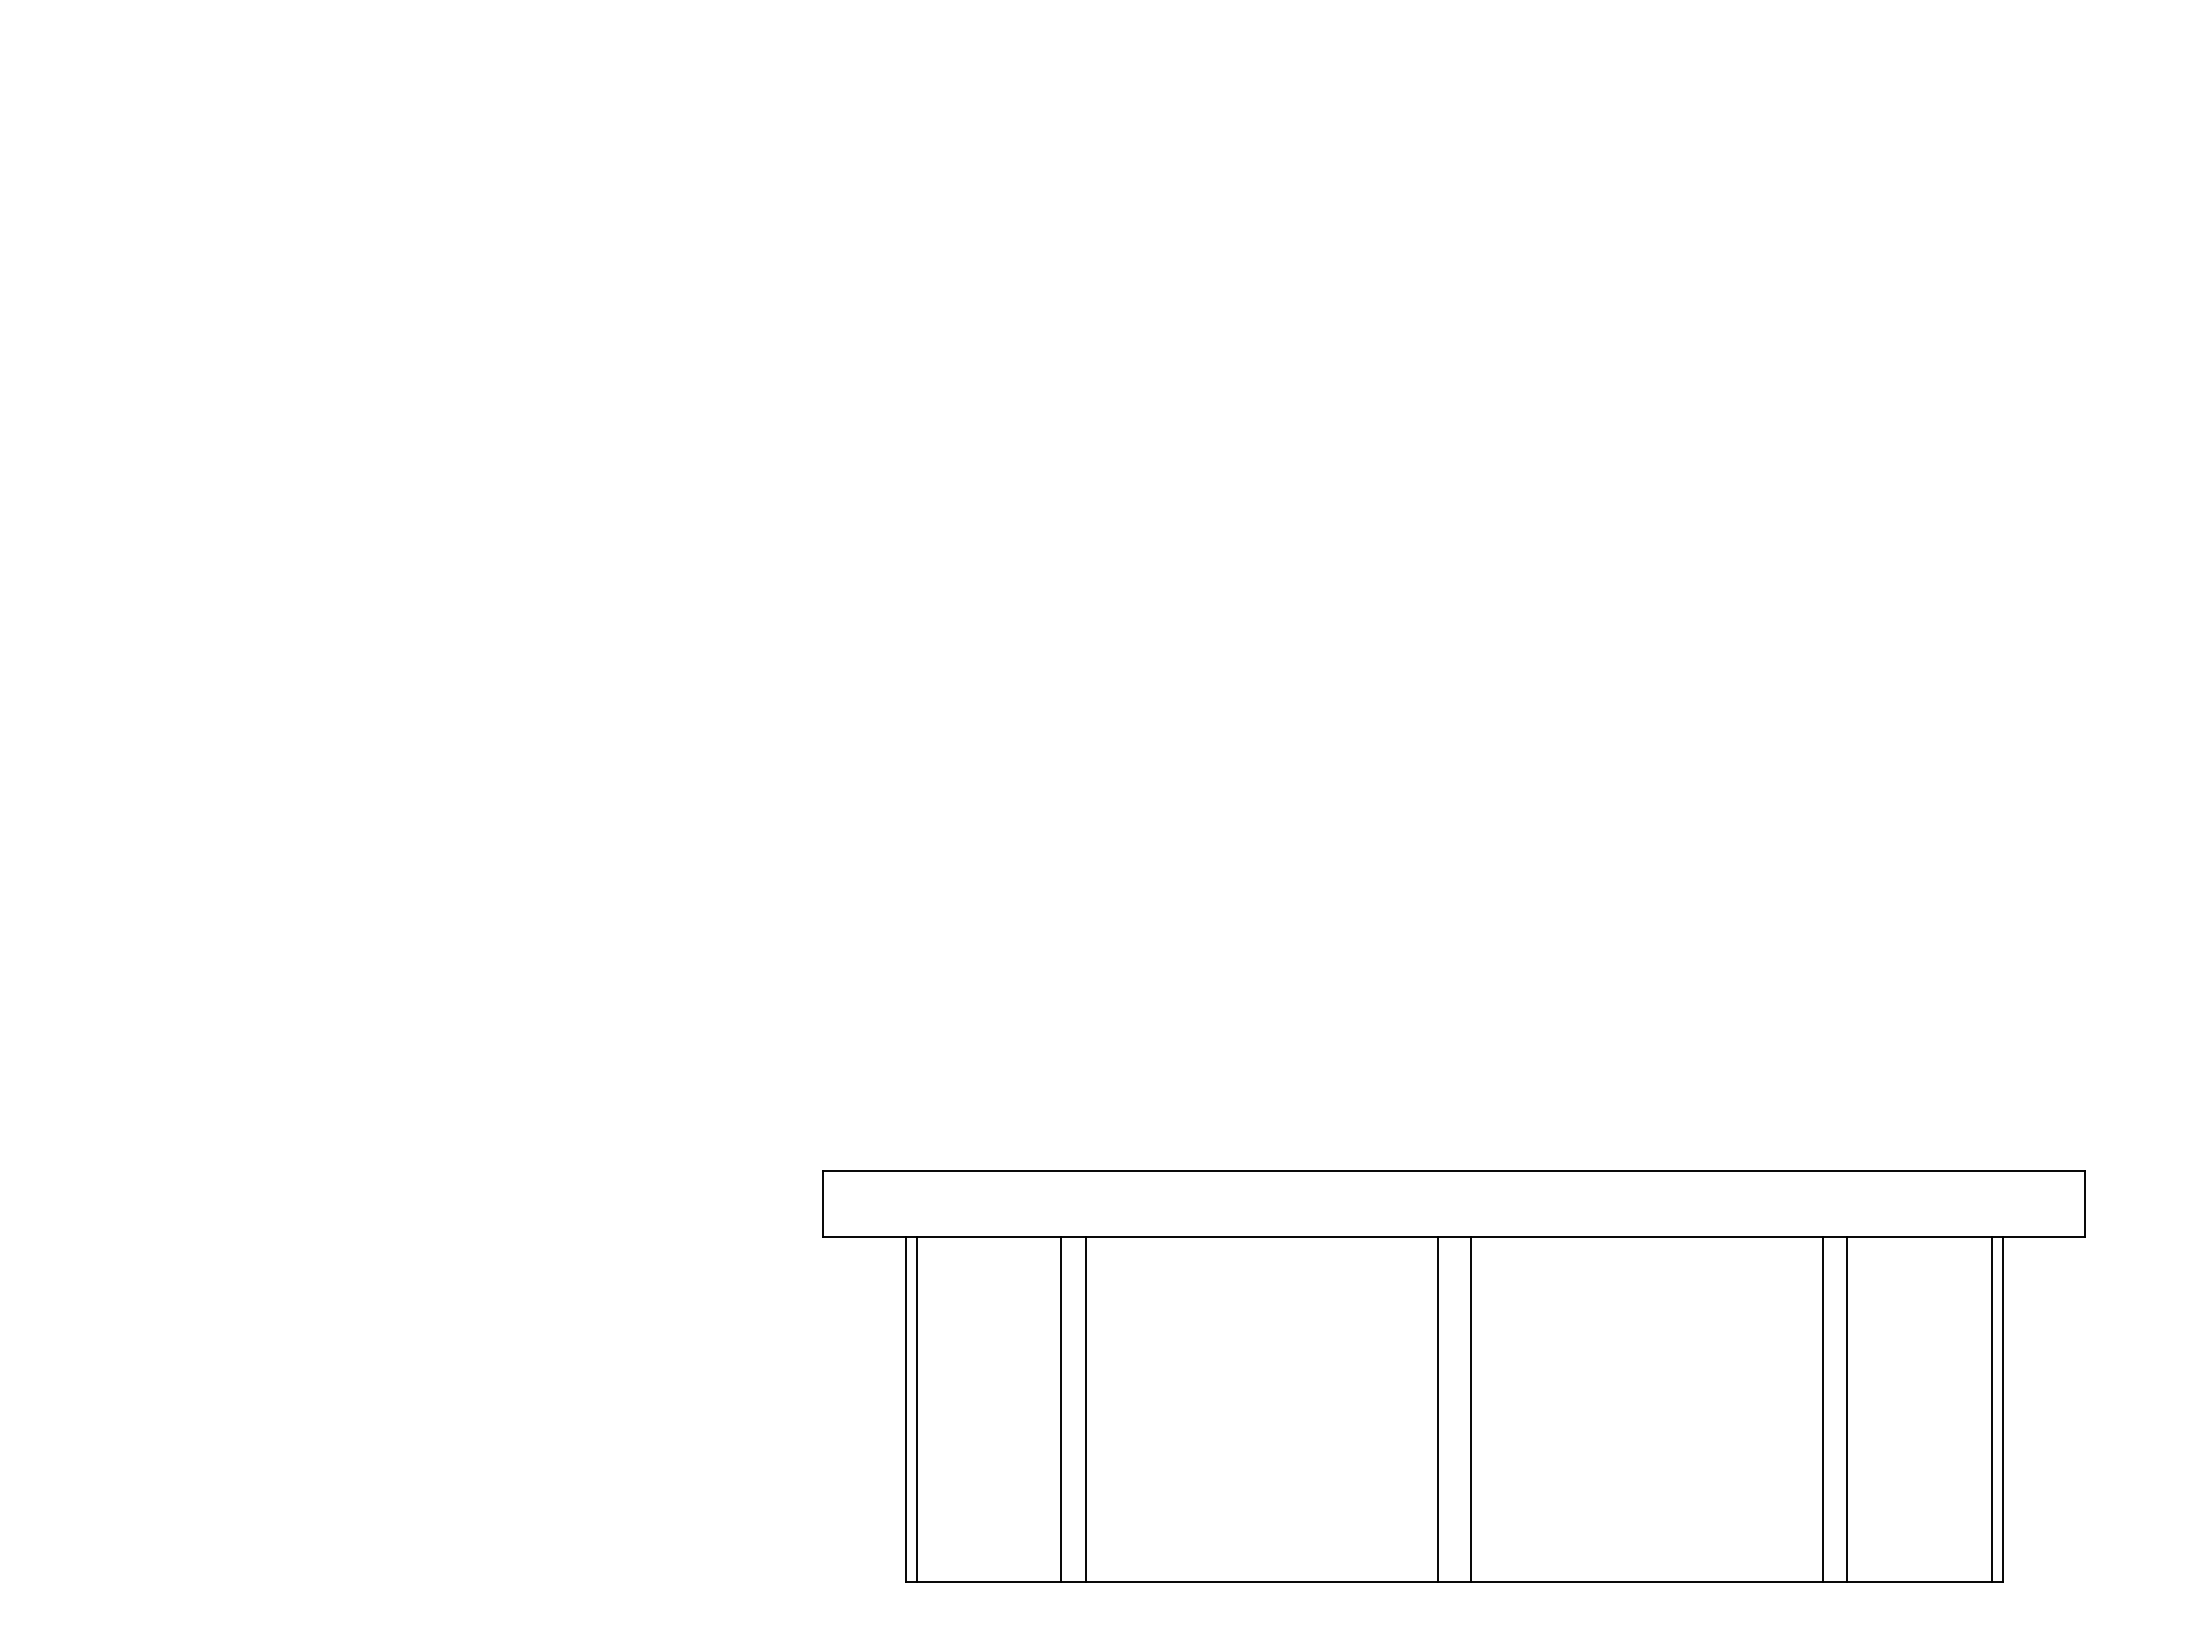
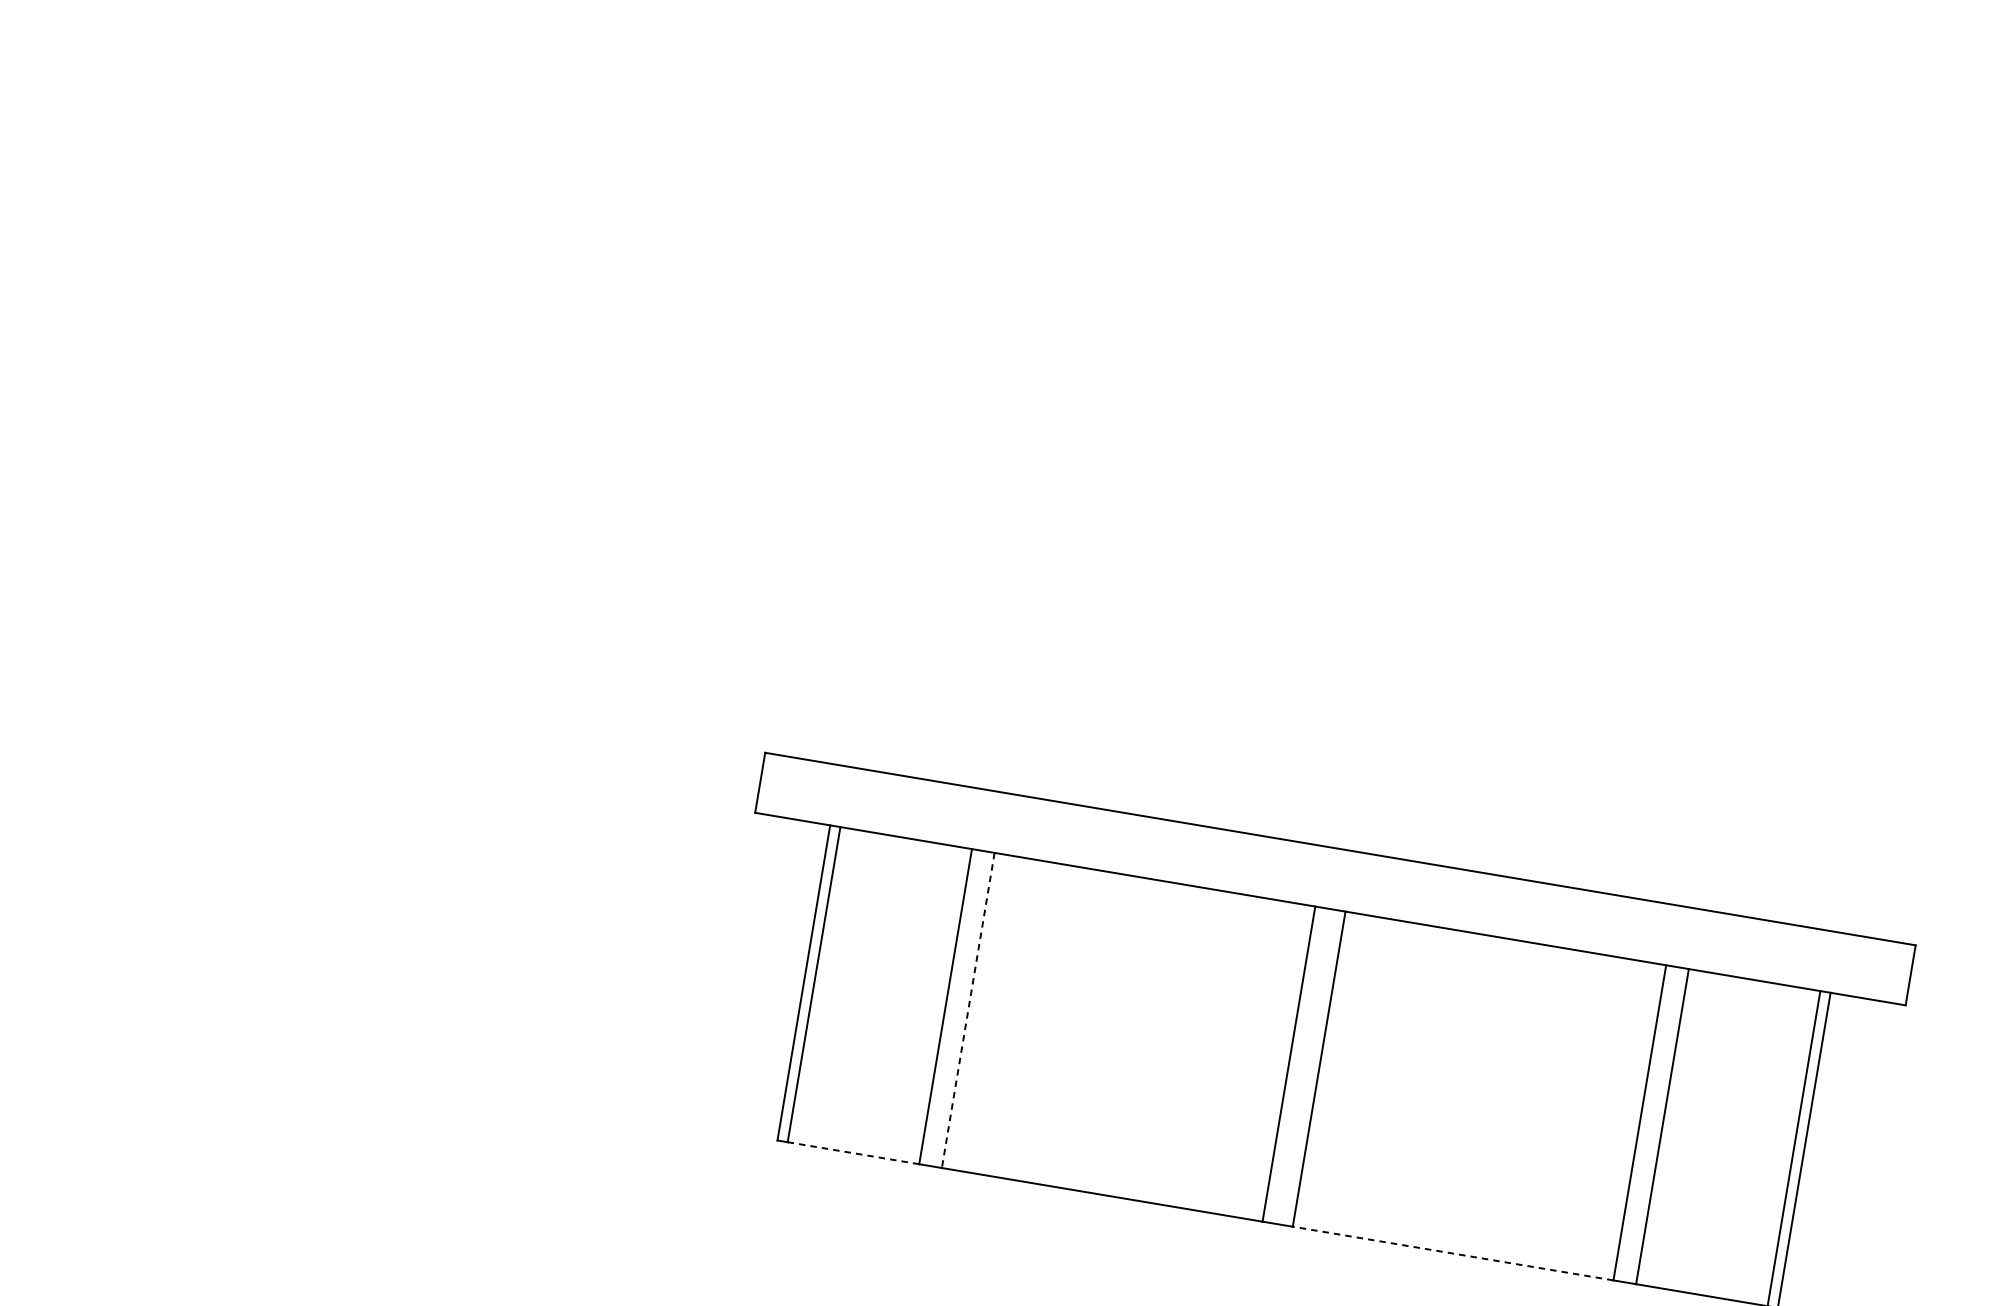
line: (1086, 1409) -> (968, 1010), solid -> dashed
line: (988, 1582) -> (853, 1153), solid -> dashed
line: (1646, 1582) -> (1452, 1253), solid -> dashed

